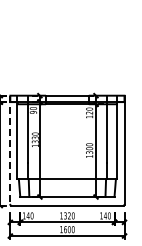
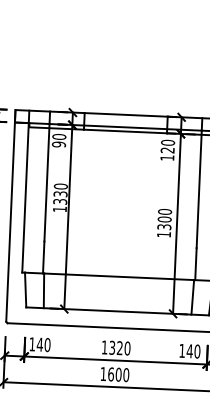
line: (10, 150) -> (11, 216), dashed -> solid

